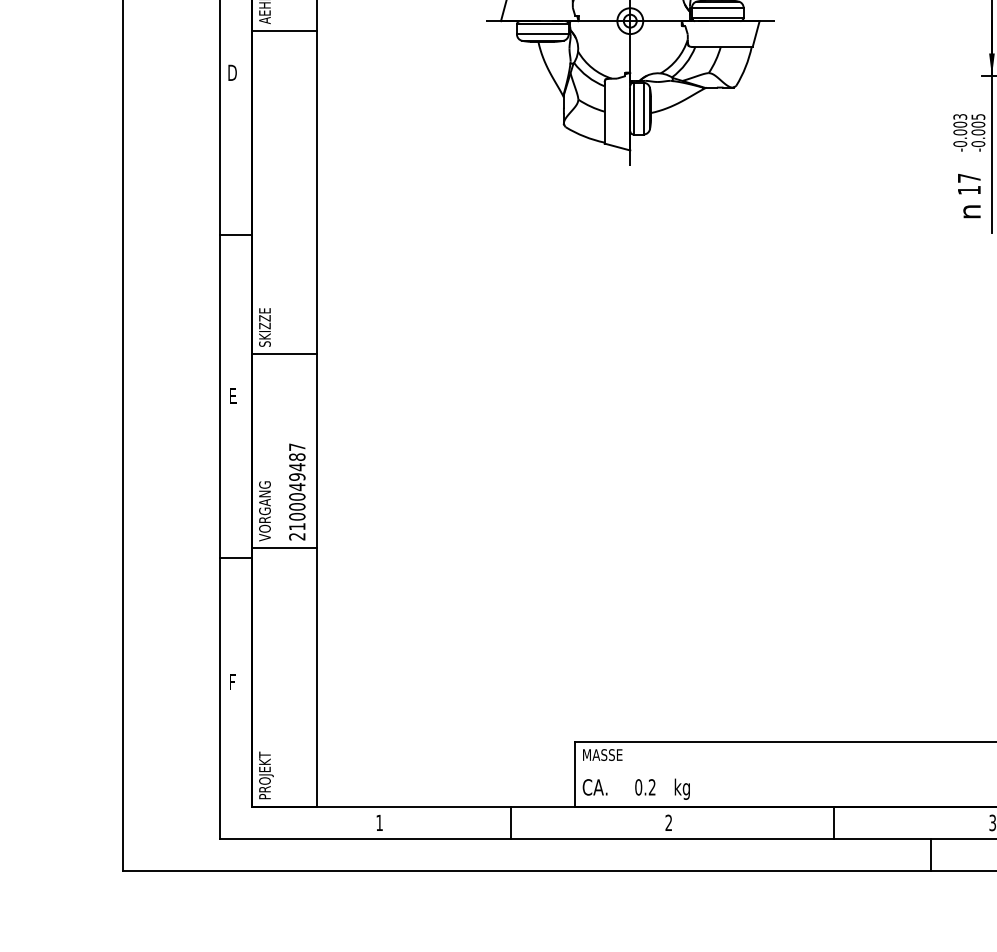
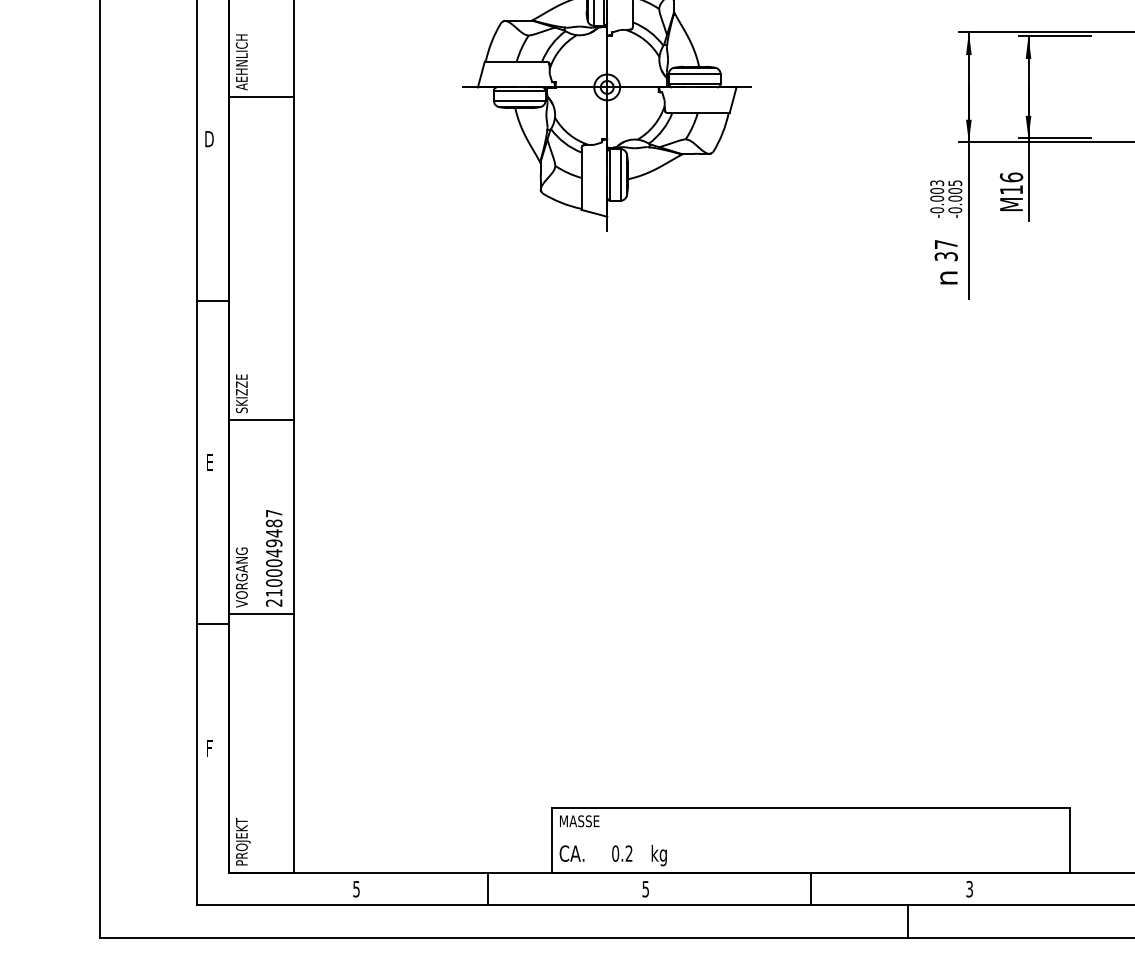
text: (968, 190) -> (945, 256), 17 -> 37
text: (668, 822) -> (645, 888), 2 -> 5
text: (379, 823) -> (356, 889), 1 -> 5

